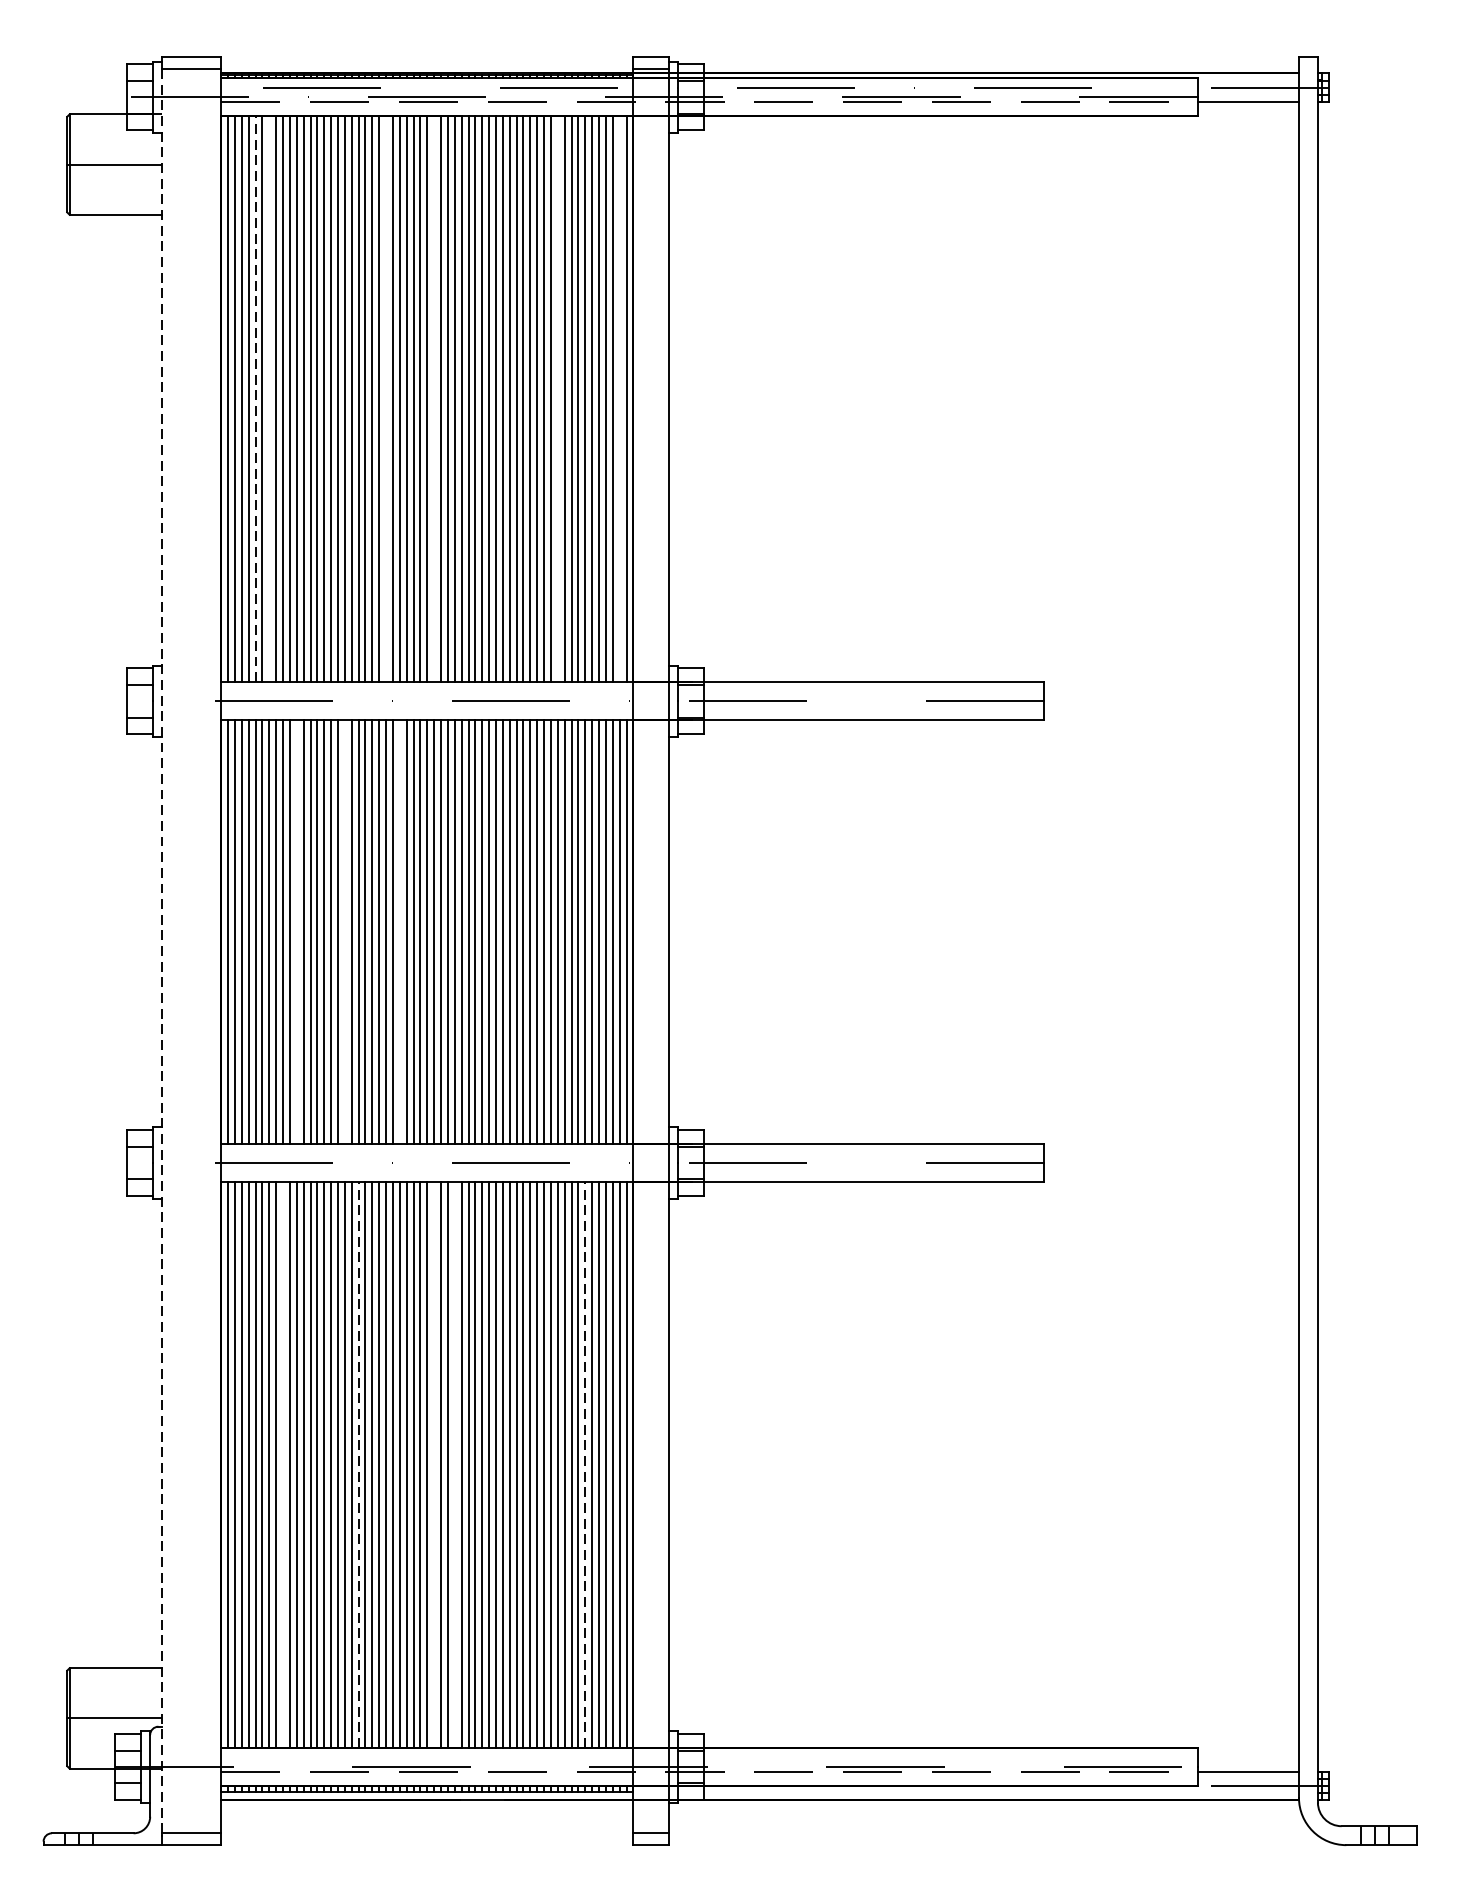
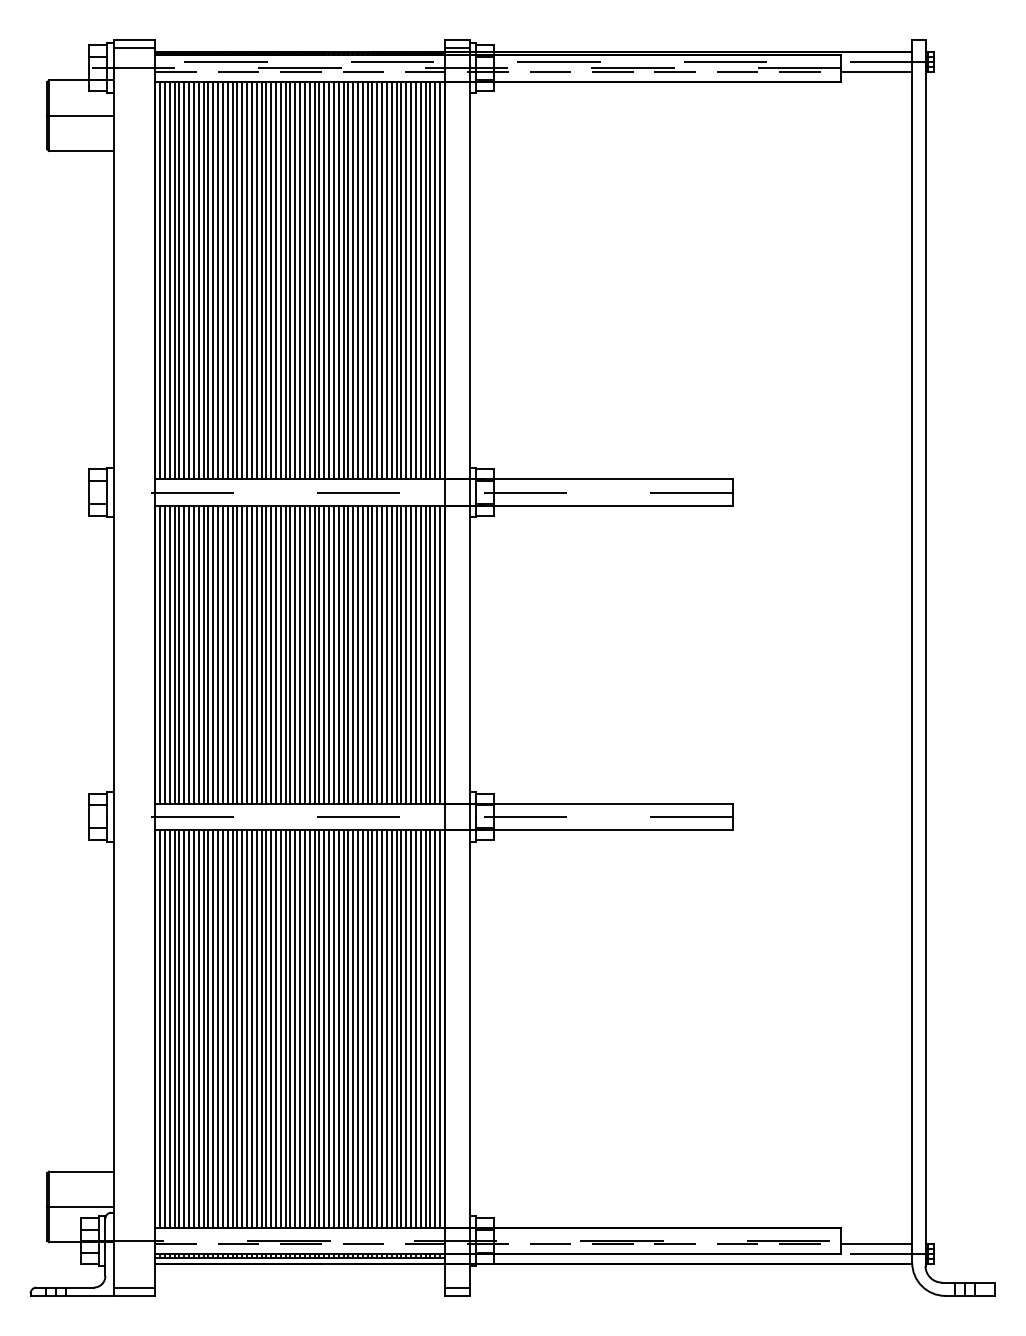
line: (255, 399) -> (179, 280), dashed -> solid
line: (269, 399) -> (189, 280), added
line: (386, 399) -> (271, 280), added
line: (433, 399) -> (304, 280), added
line: (557, 399) -> (391, 280), added
line: (620, 399) -> (435, 280), added
line: (296, 931) -> (208, 654), added
line: (345, 931) -> (242, 654), added
line: (399, 931) -> (280, 654), added
line: (161, 950) -> (113, 667), dashed -> solid
line: (282, 1464) -> (198, 1028), added
line: (358, 1464) -> (251, 1028), dashed -> solid
line: (433, 1464) -> (304, 1028), added
line: (454, 1464) -> (319, 1028), added
line: (585, 1464) -> (411, 1028), dashed -> solid

